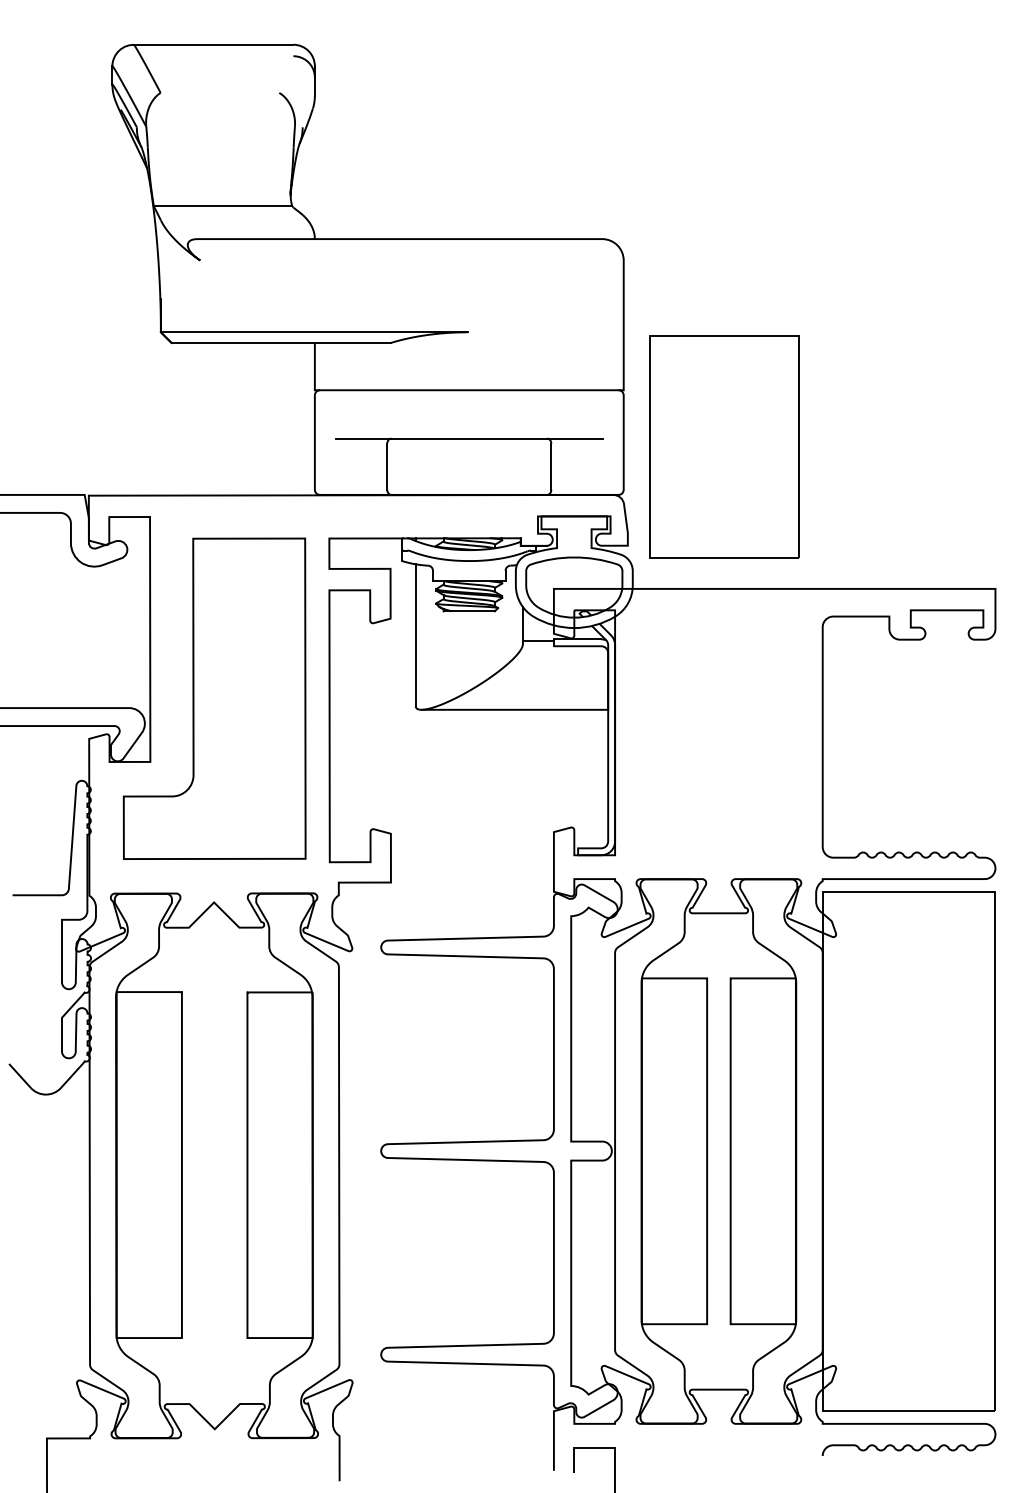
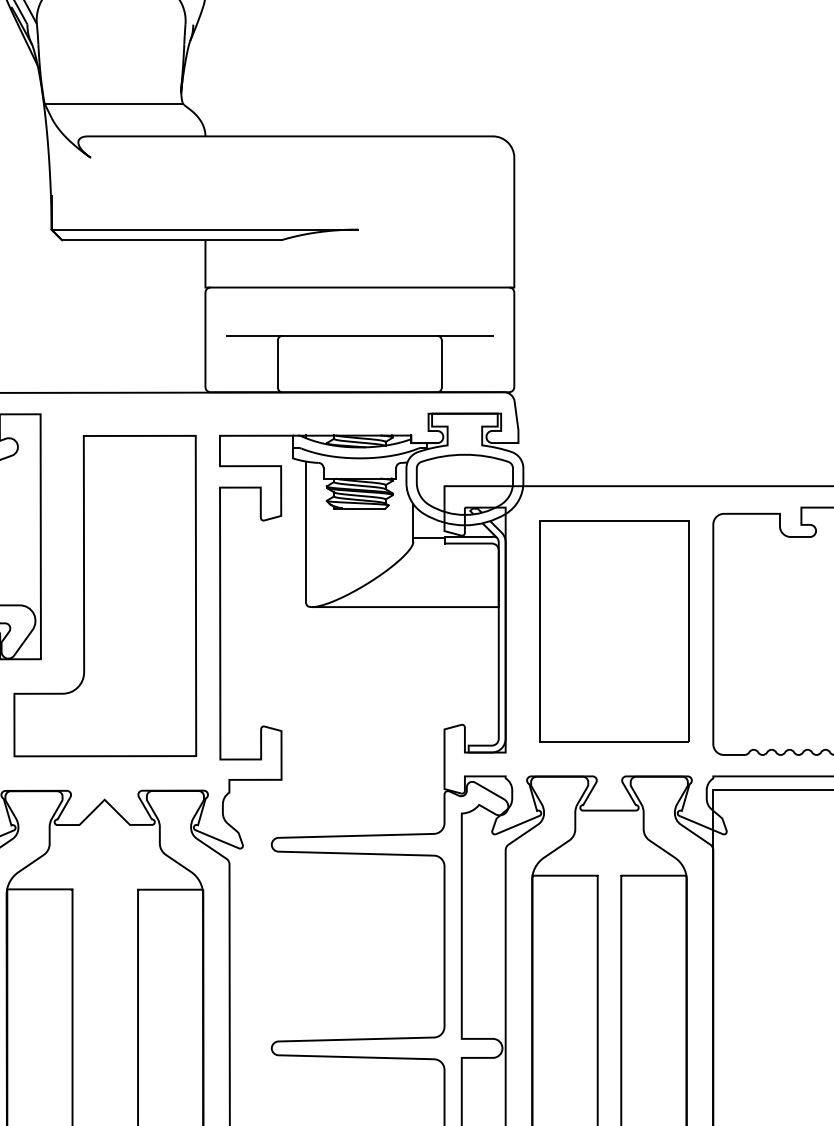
part: (724, 446) -> (615, 630), moved

